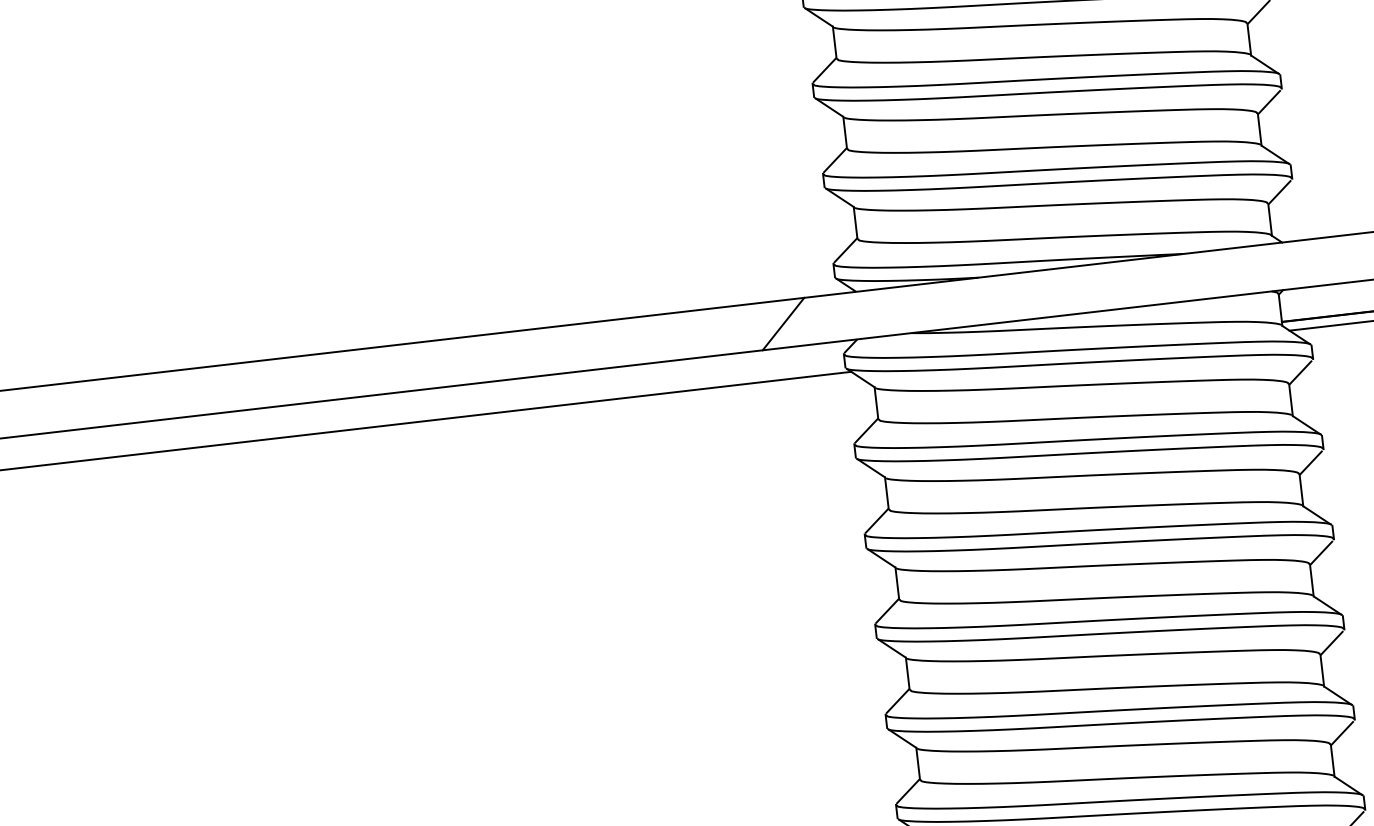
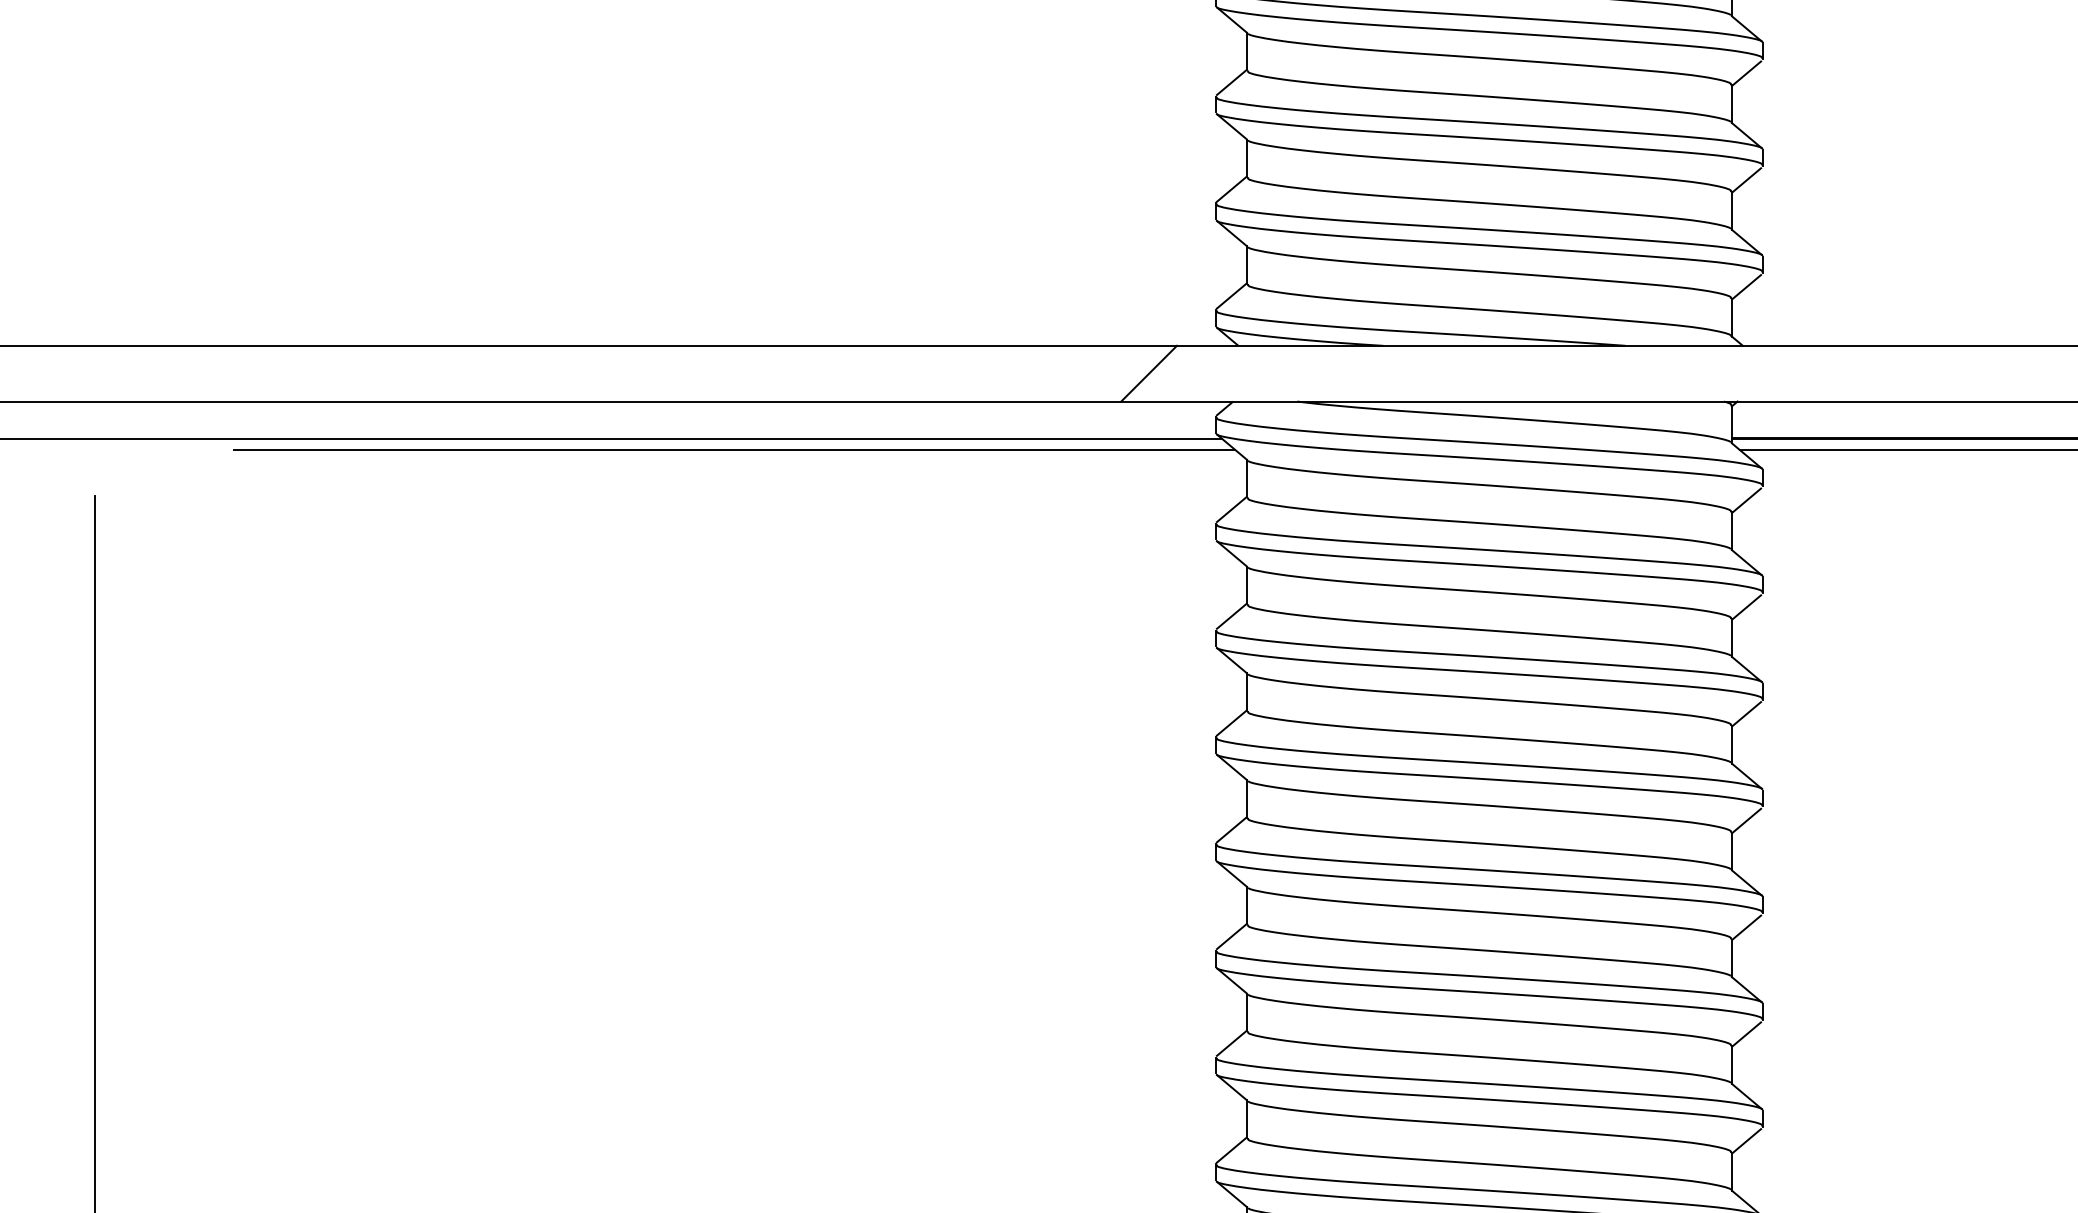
line: (440, 428) -> (734, 449), added

